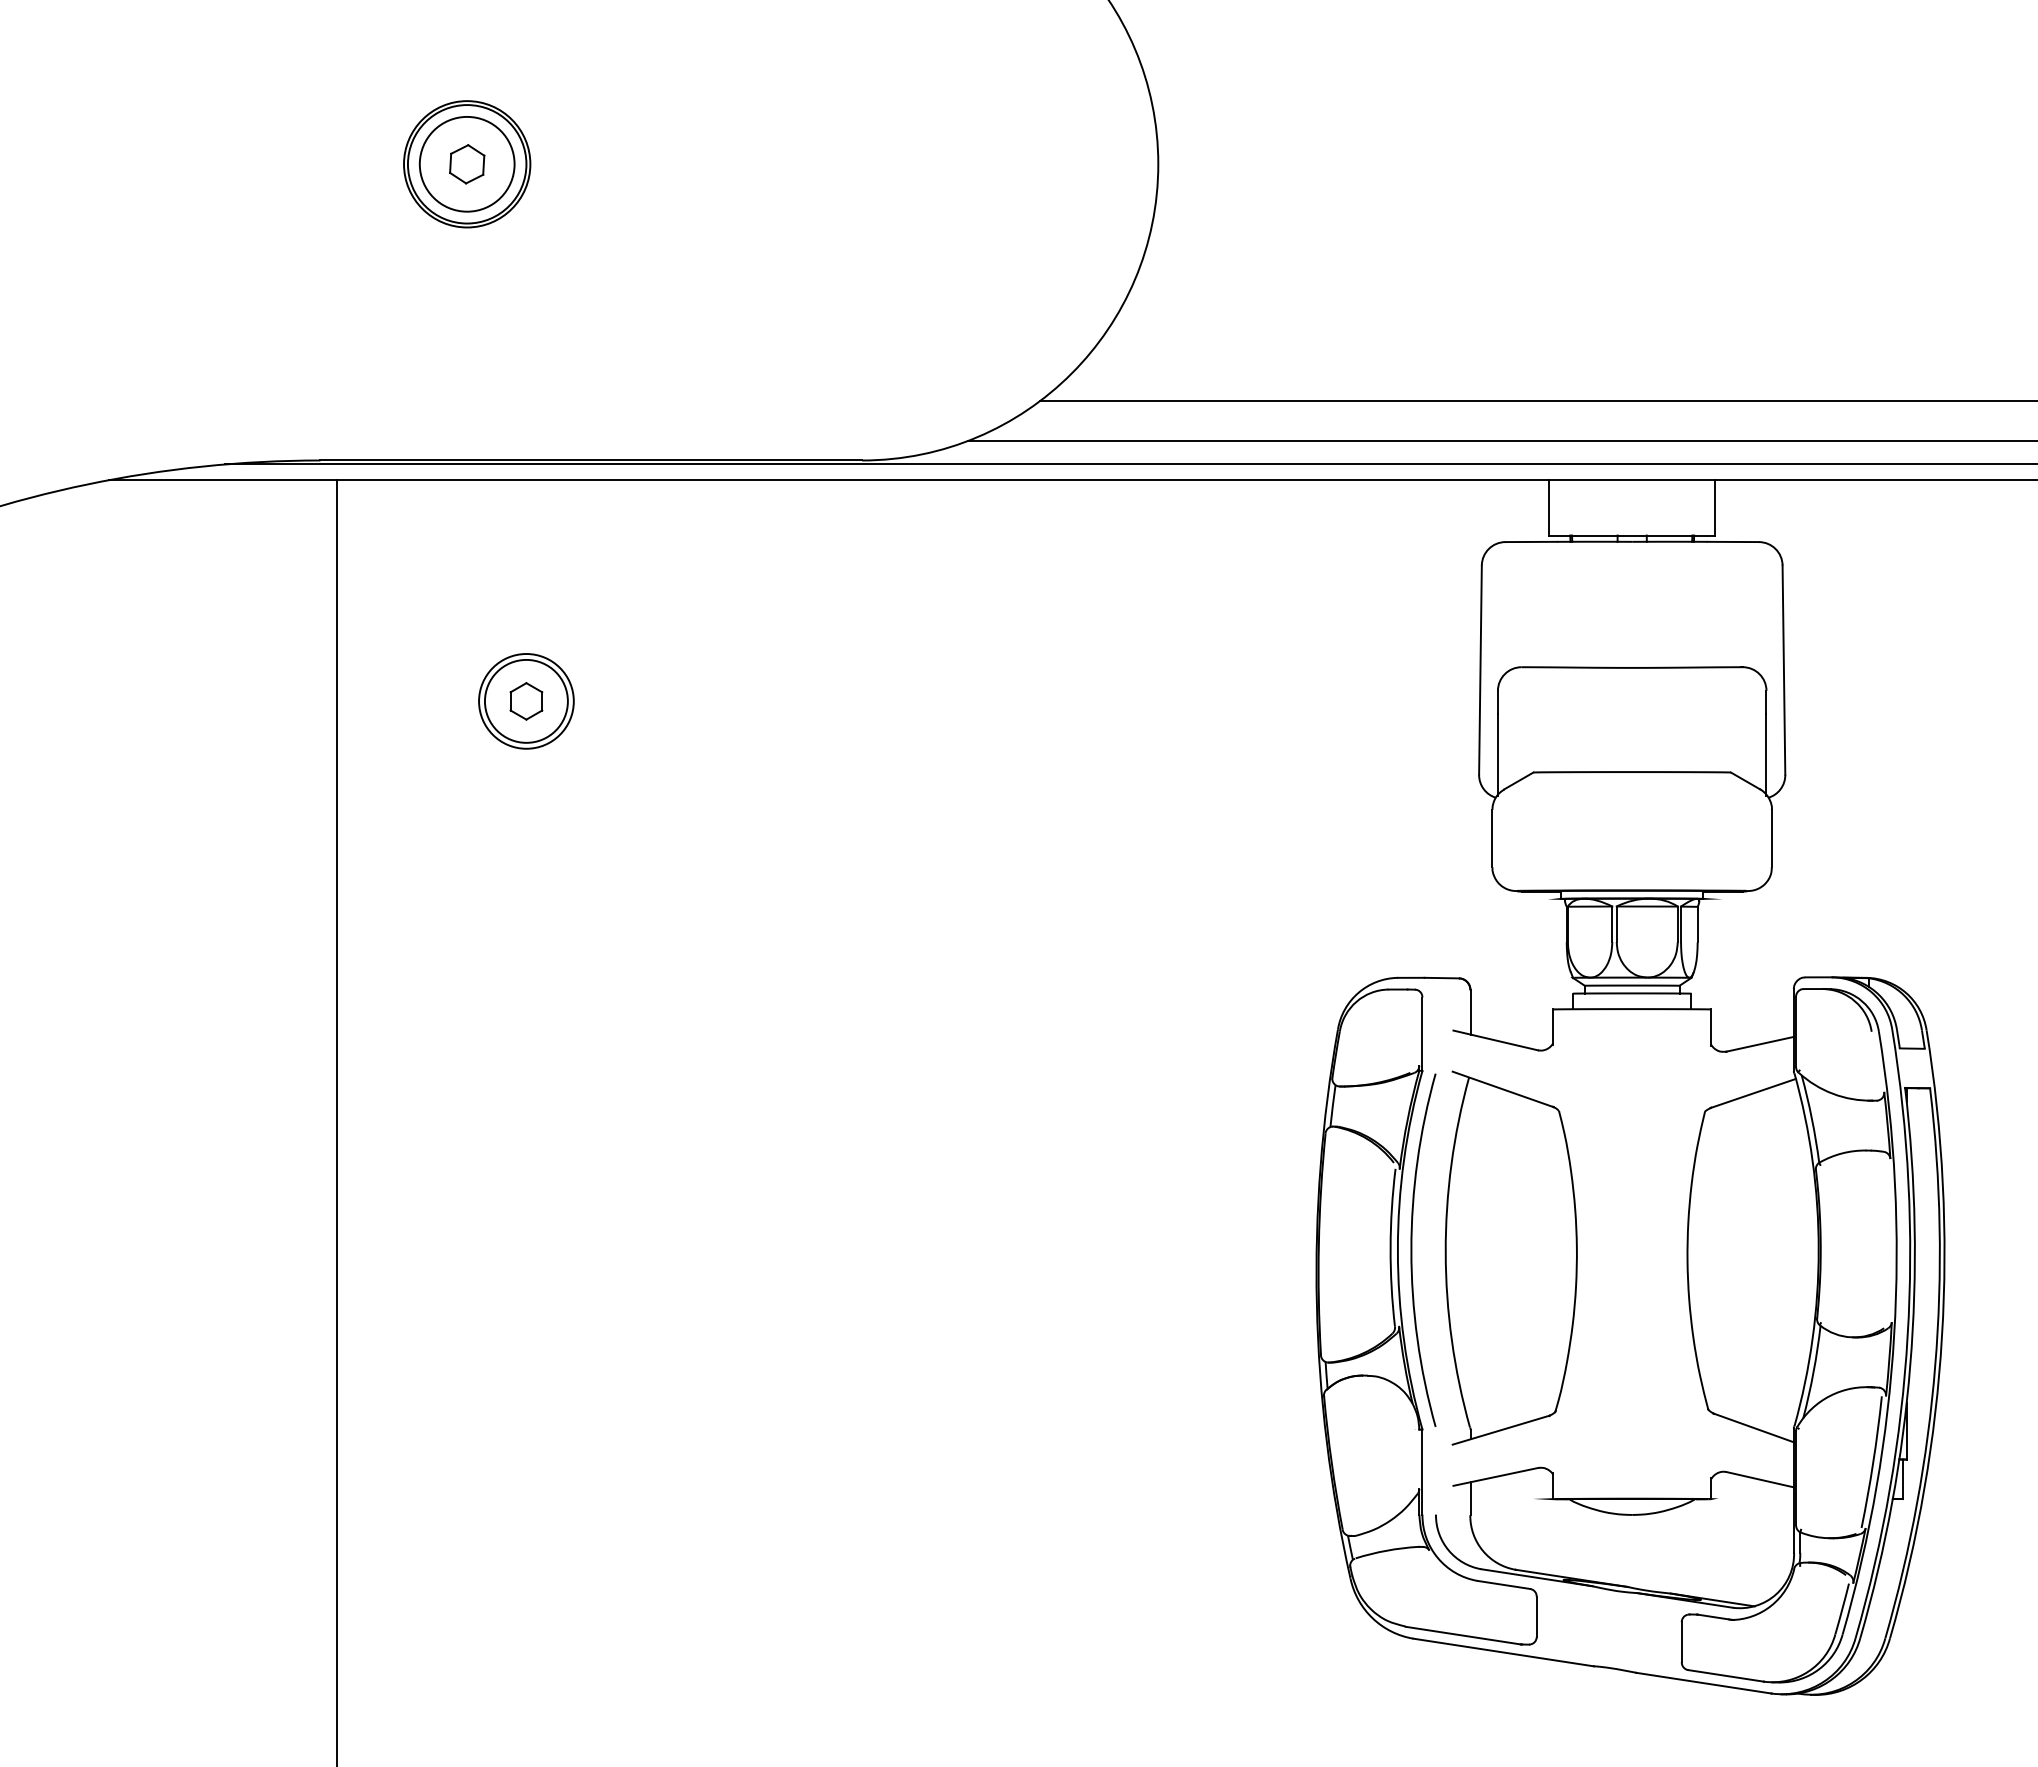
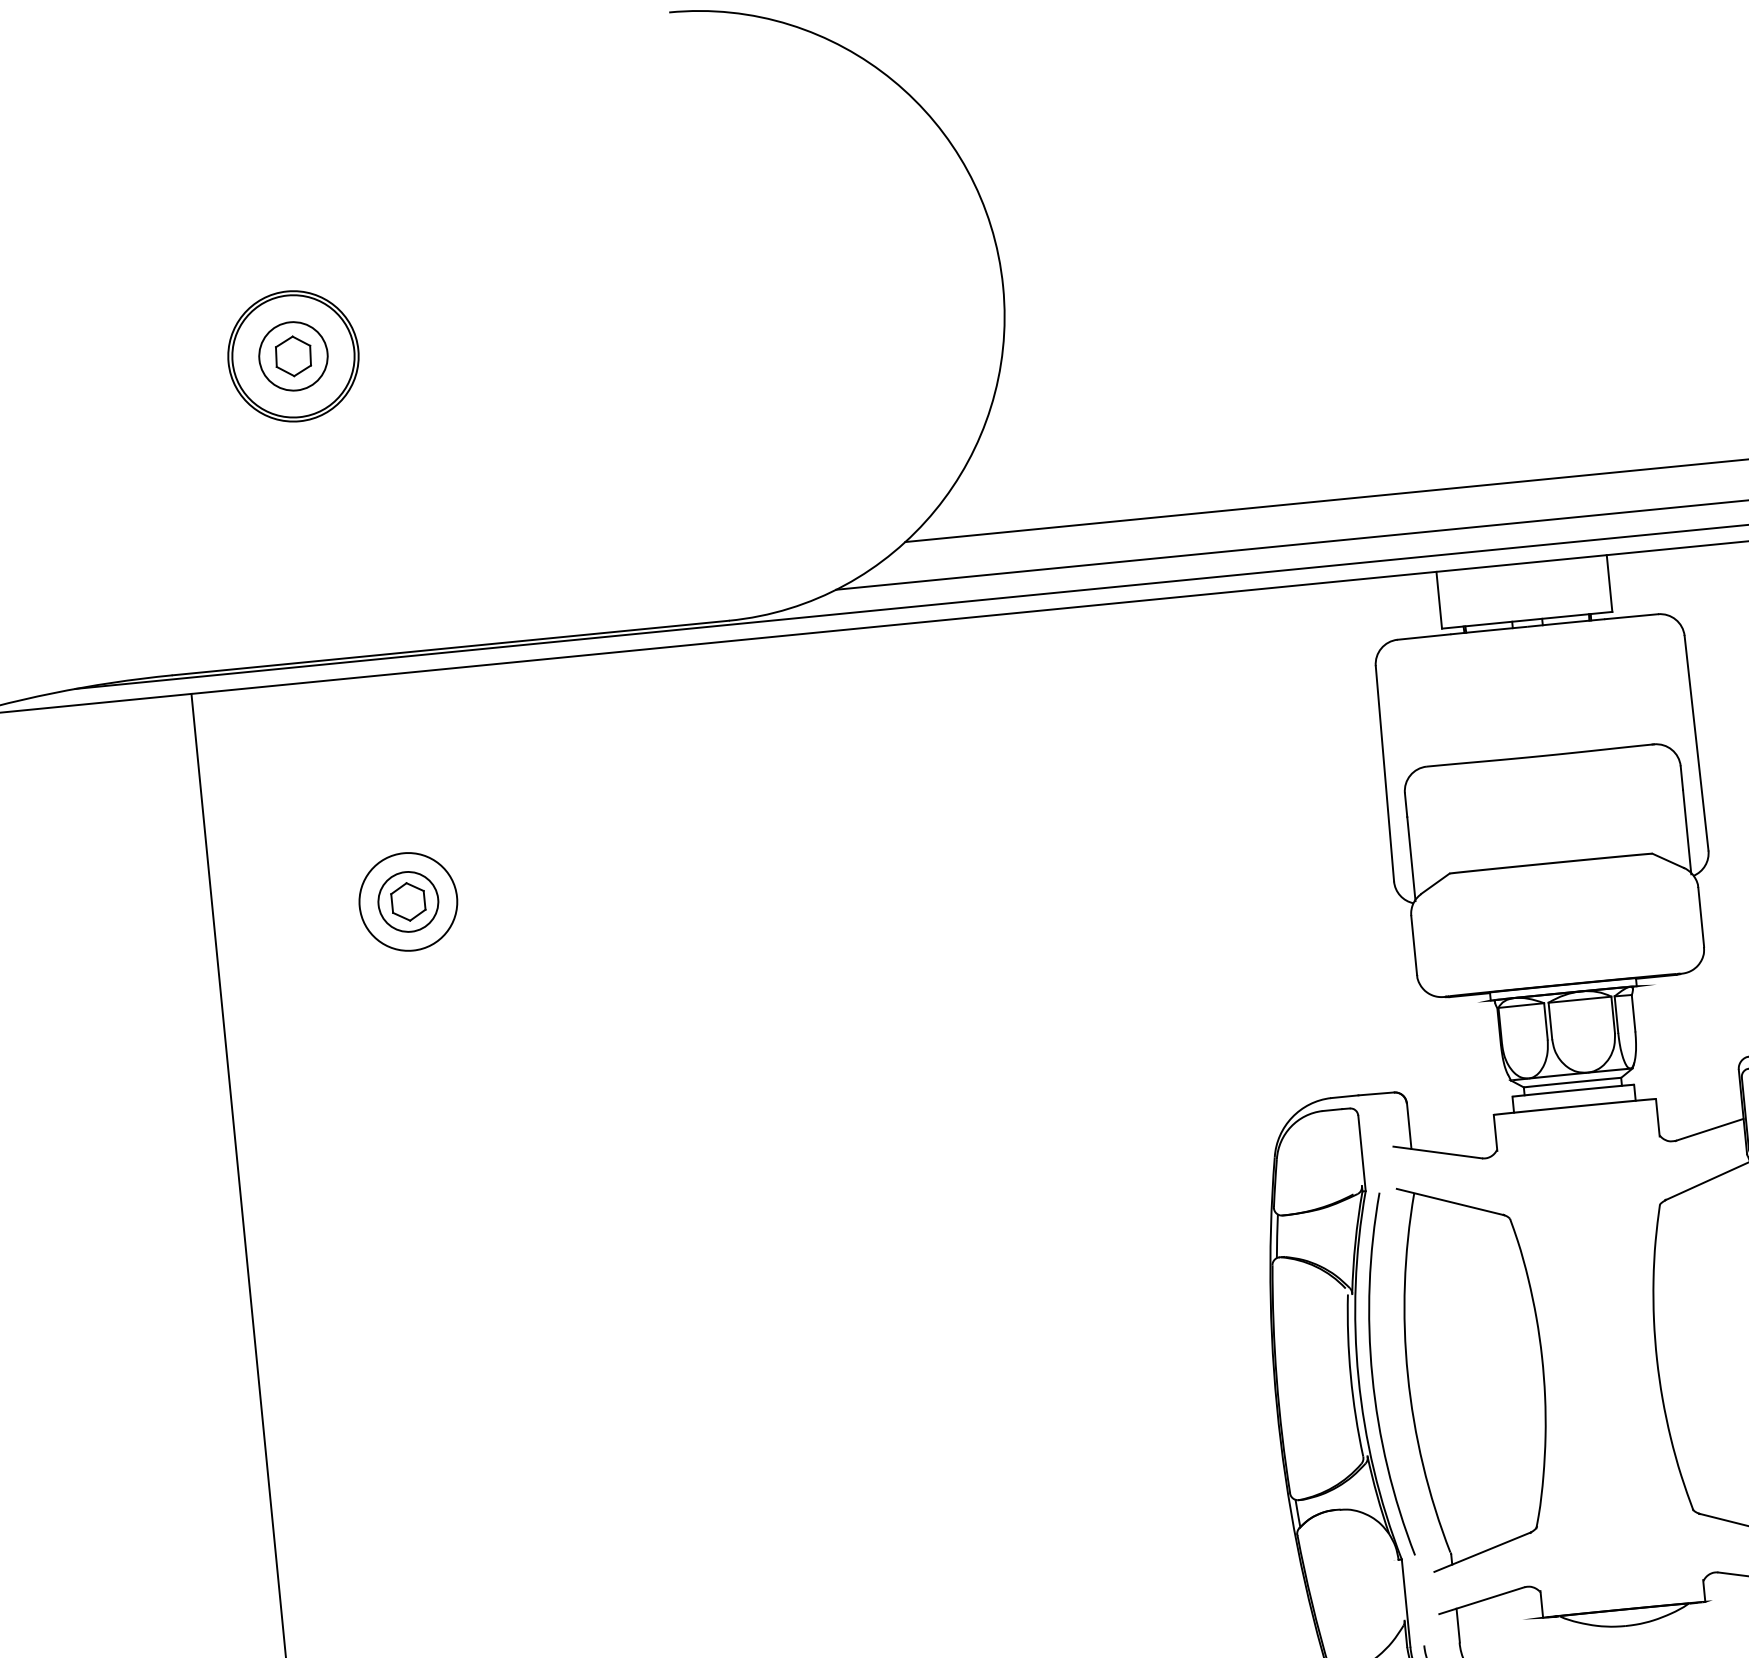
circle: (466, 163) -> (292, 355), size x0.7
circle: (525, 700) -> (407, 901), size x0.7

